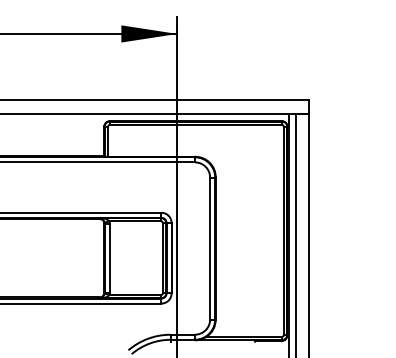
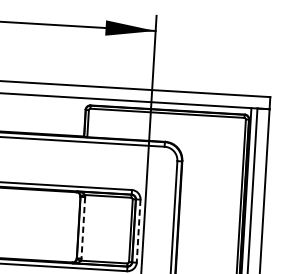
line: (109, 258) -> (83, 228), solid -> dashed
line: (171, 258) -> (138, 231), solid -> dashed

